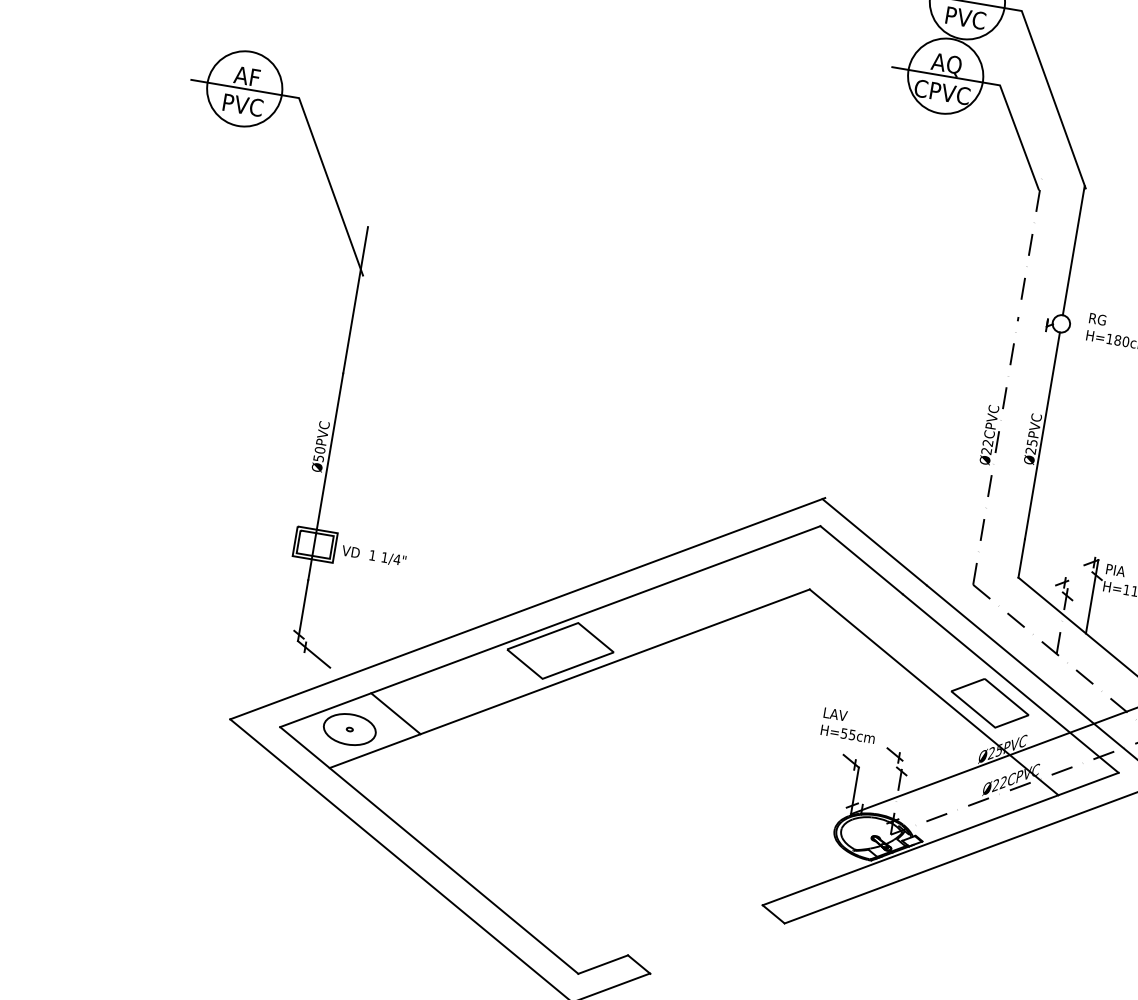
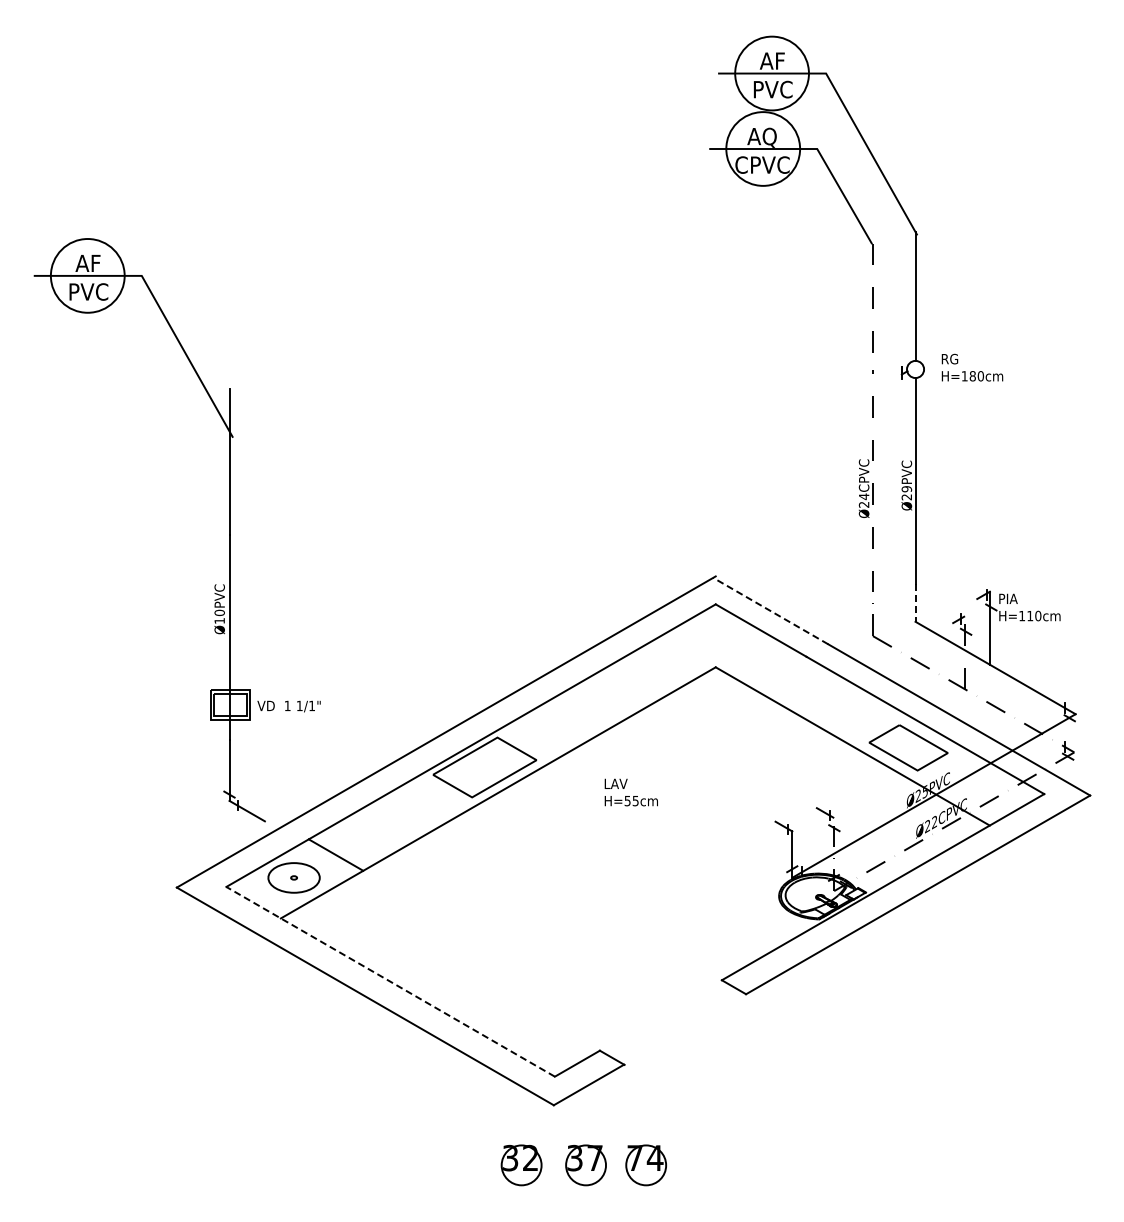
text: (987, 442) -> (863, 496), Ø22CPVC -> Ø24CPVC
text: (1031, 443) -> (906, 489), Ø25PVC -> Ø29PVC
text: (318, 457) -> (219, 620), Ø50PVC -> Ø10PVC
line: (874, 541) -> (770, 610), solid -> dashed
text: (396, 559) -> (311, 705), 1/4" -> 1/1"
line: (1021, 559) -> (915, 603), solid -> dashed
text: (848, 725) -> (630, 792), moved
line: (429, 850) -> (390, 981), solid -> dashed

